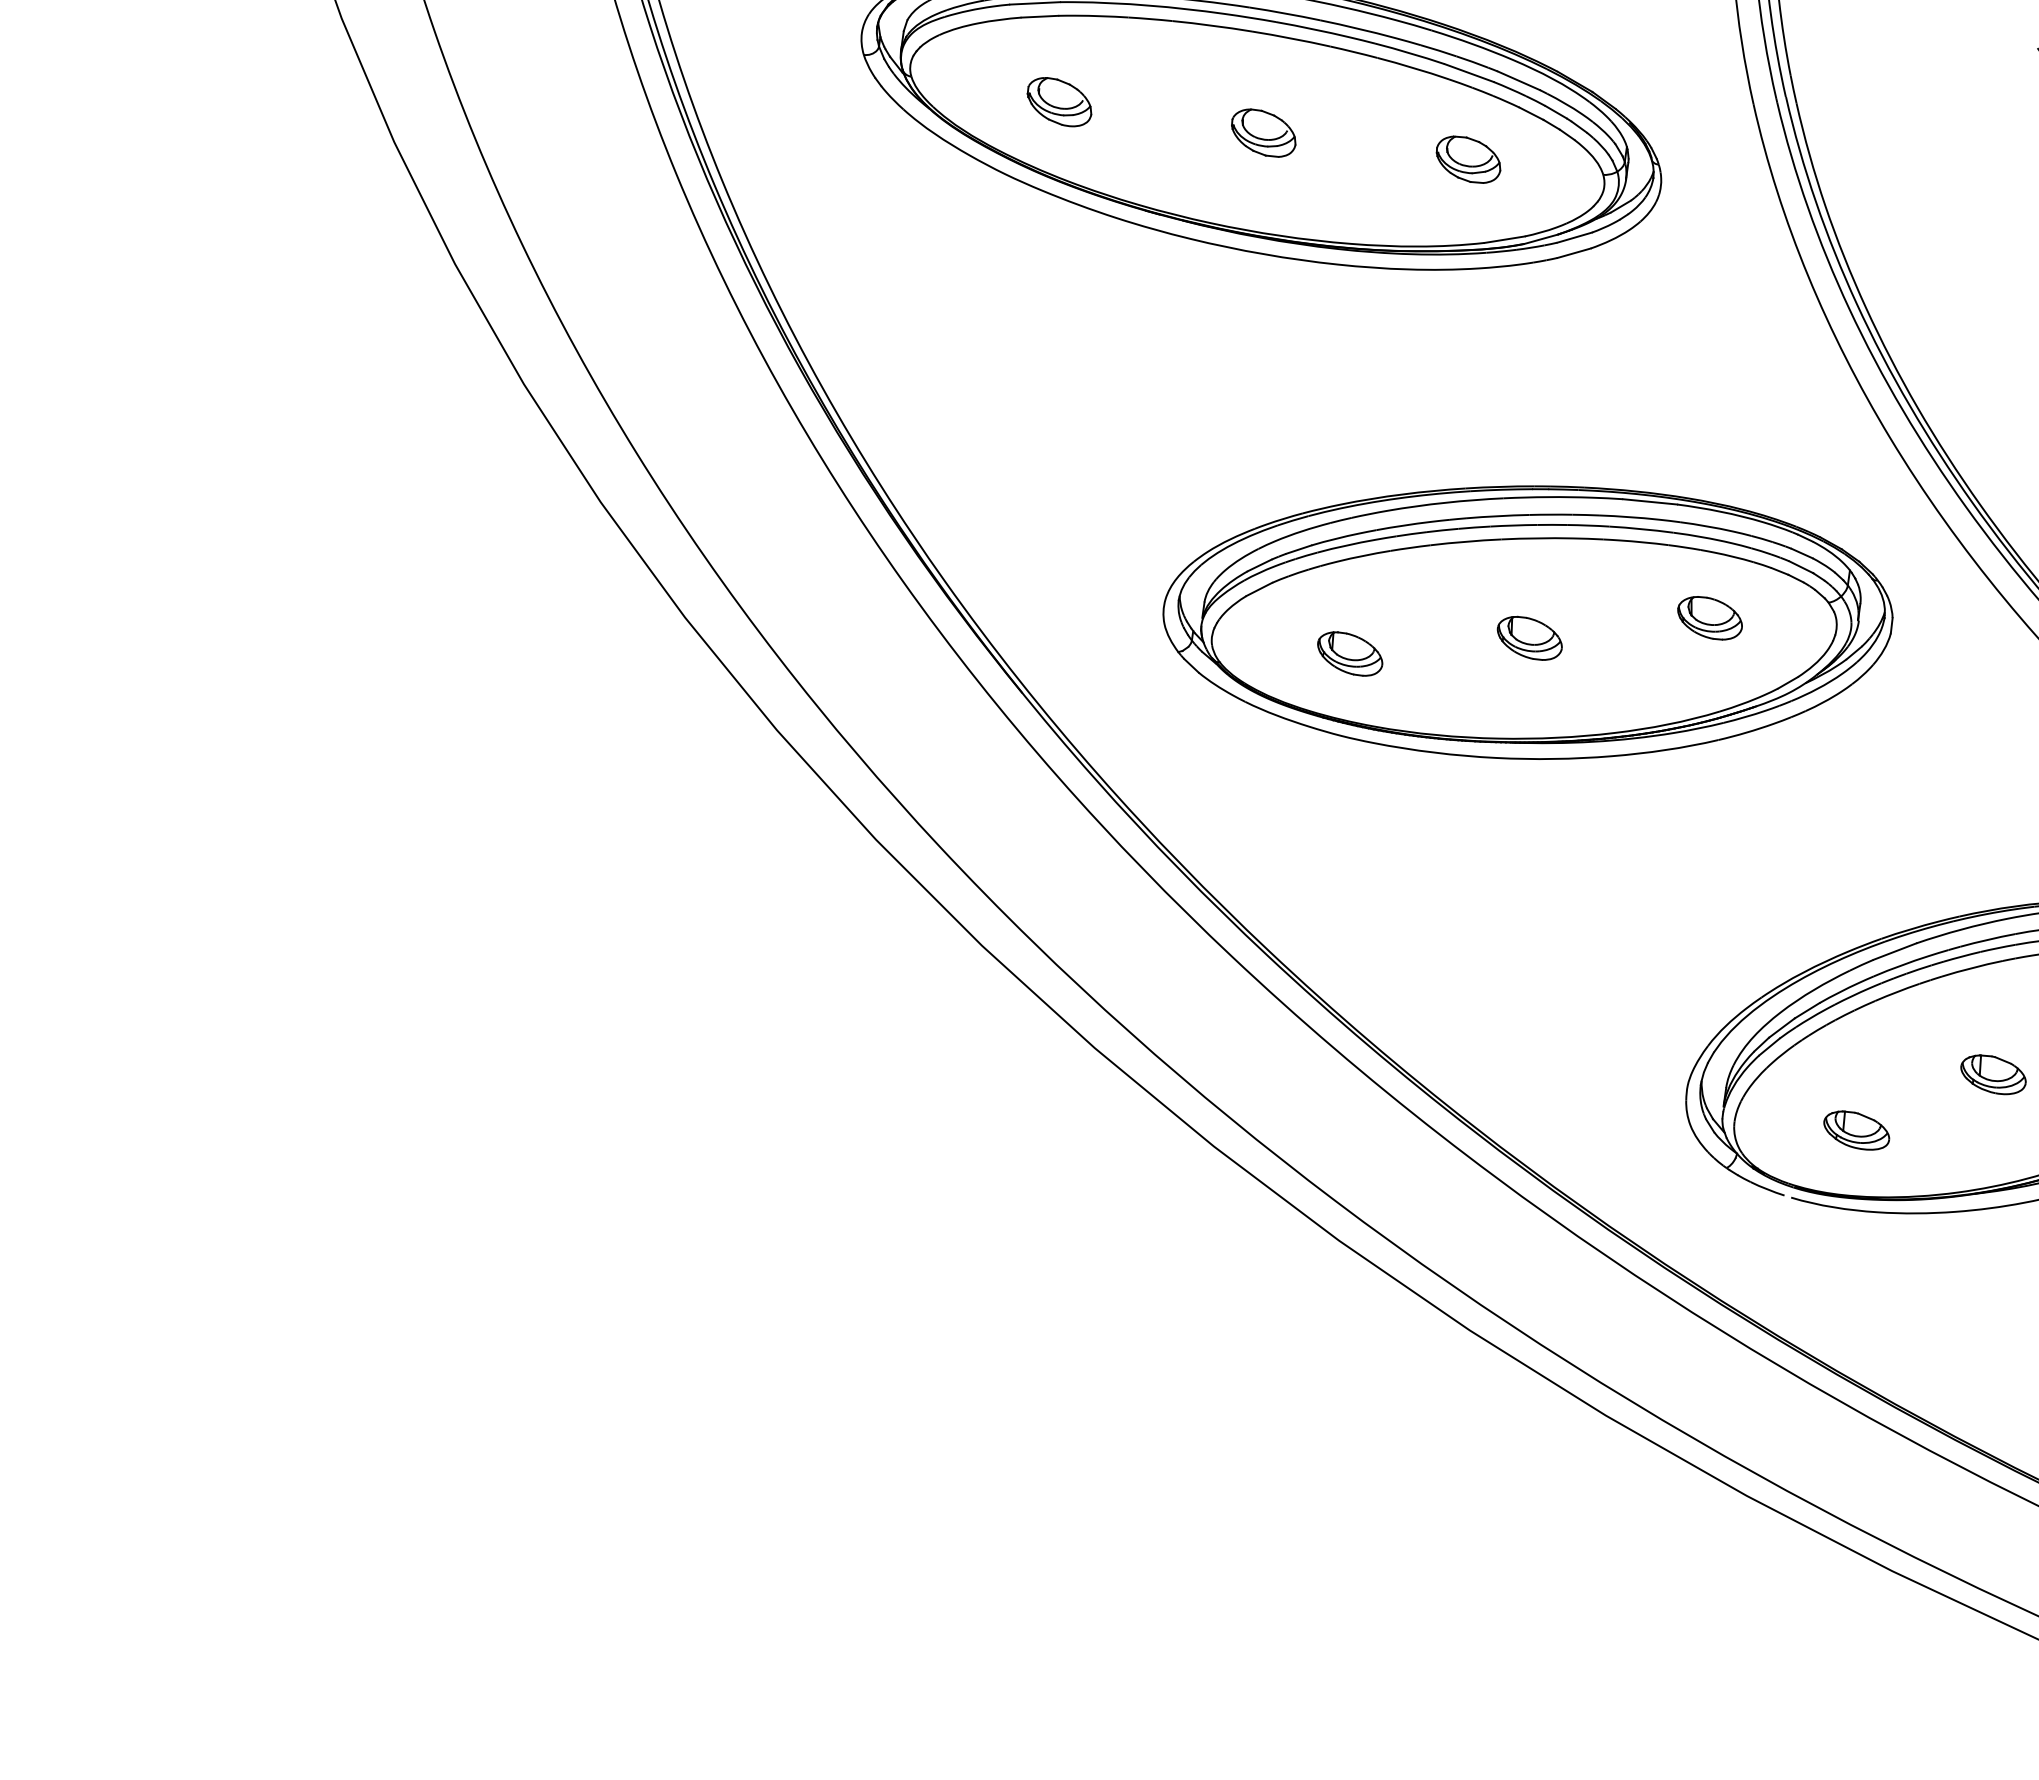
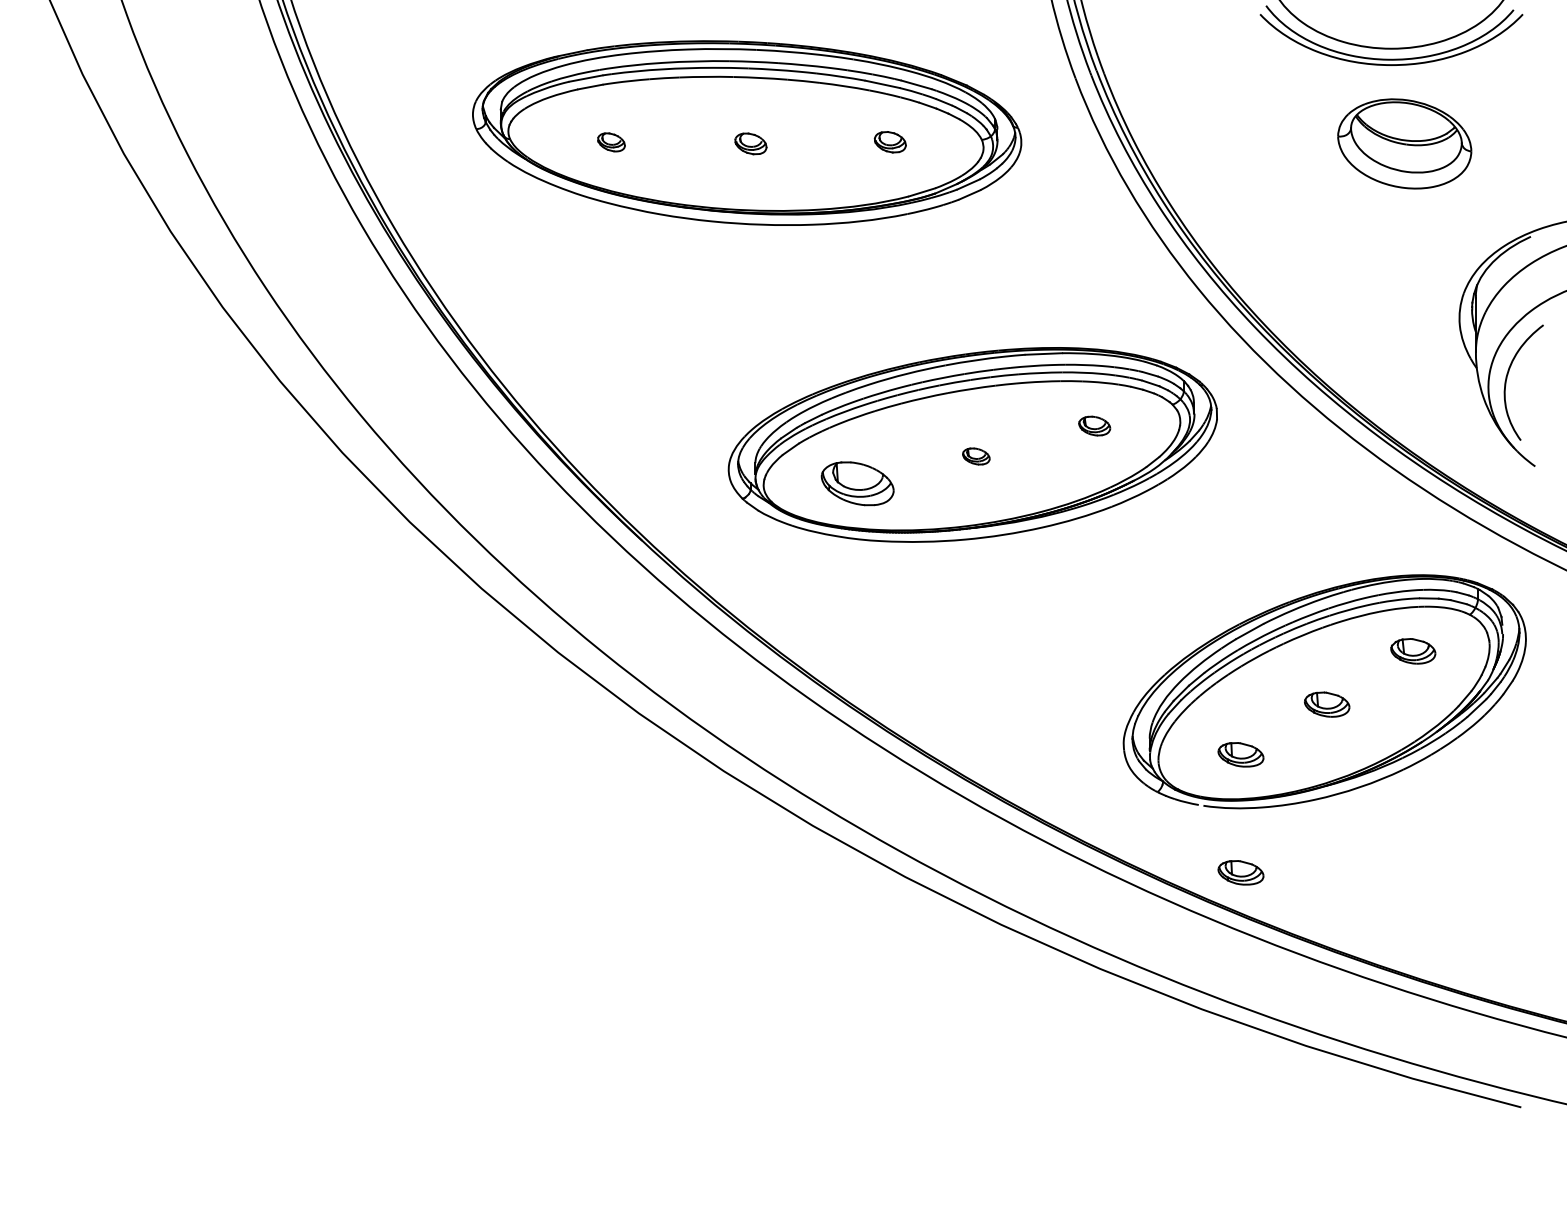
part: (1059, 102) -> (611, 142), size x0.6
part: (1263, 132) -> (750, 143), size x0.7
part: (1468, 158) -> (890, 141), size x0.7
part: (1709, 617) -> (1094, 425), size x0.7
part: (1530, 638) -> (976, 456), size x0.6
part: (1350, 653) -> (857, 483), size x1.6
part: (1831, 1303) -> (1240, 872), added

